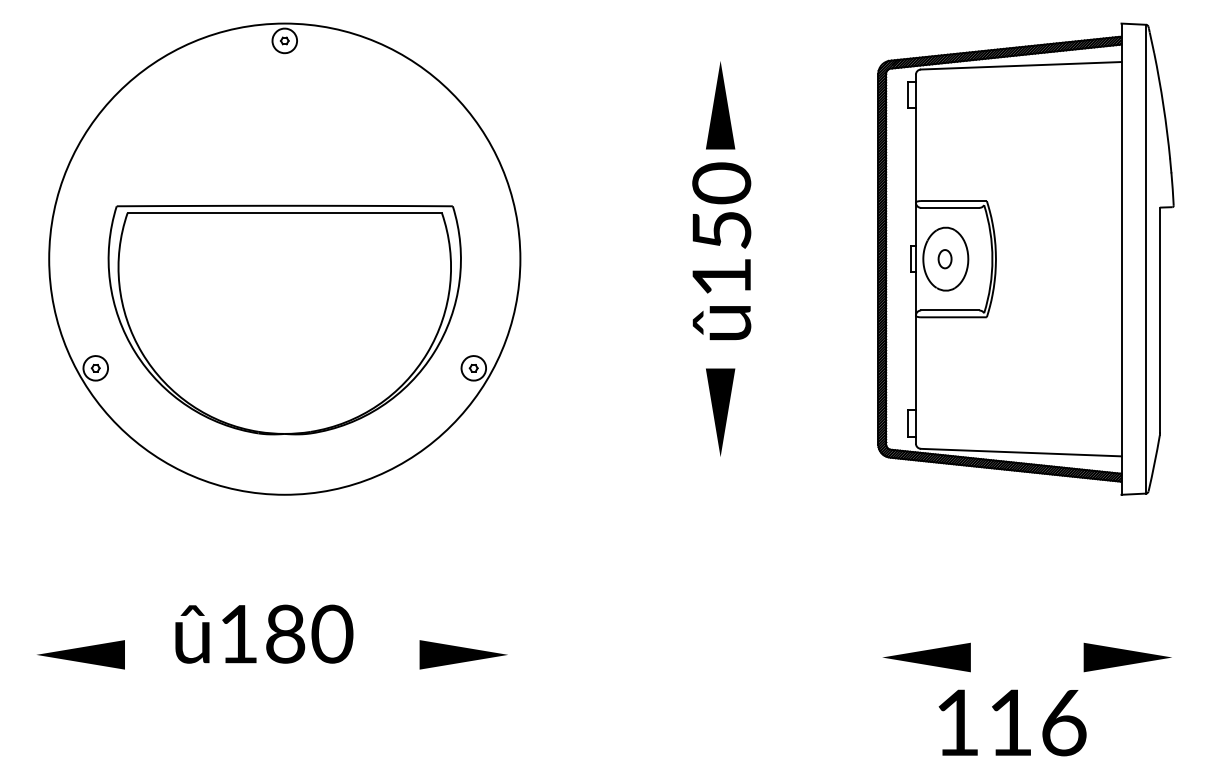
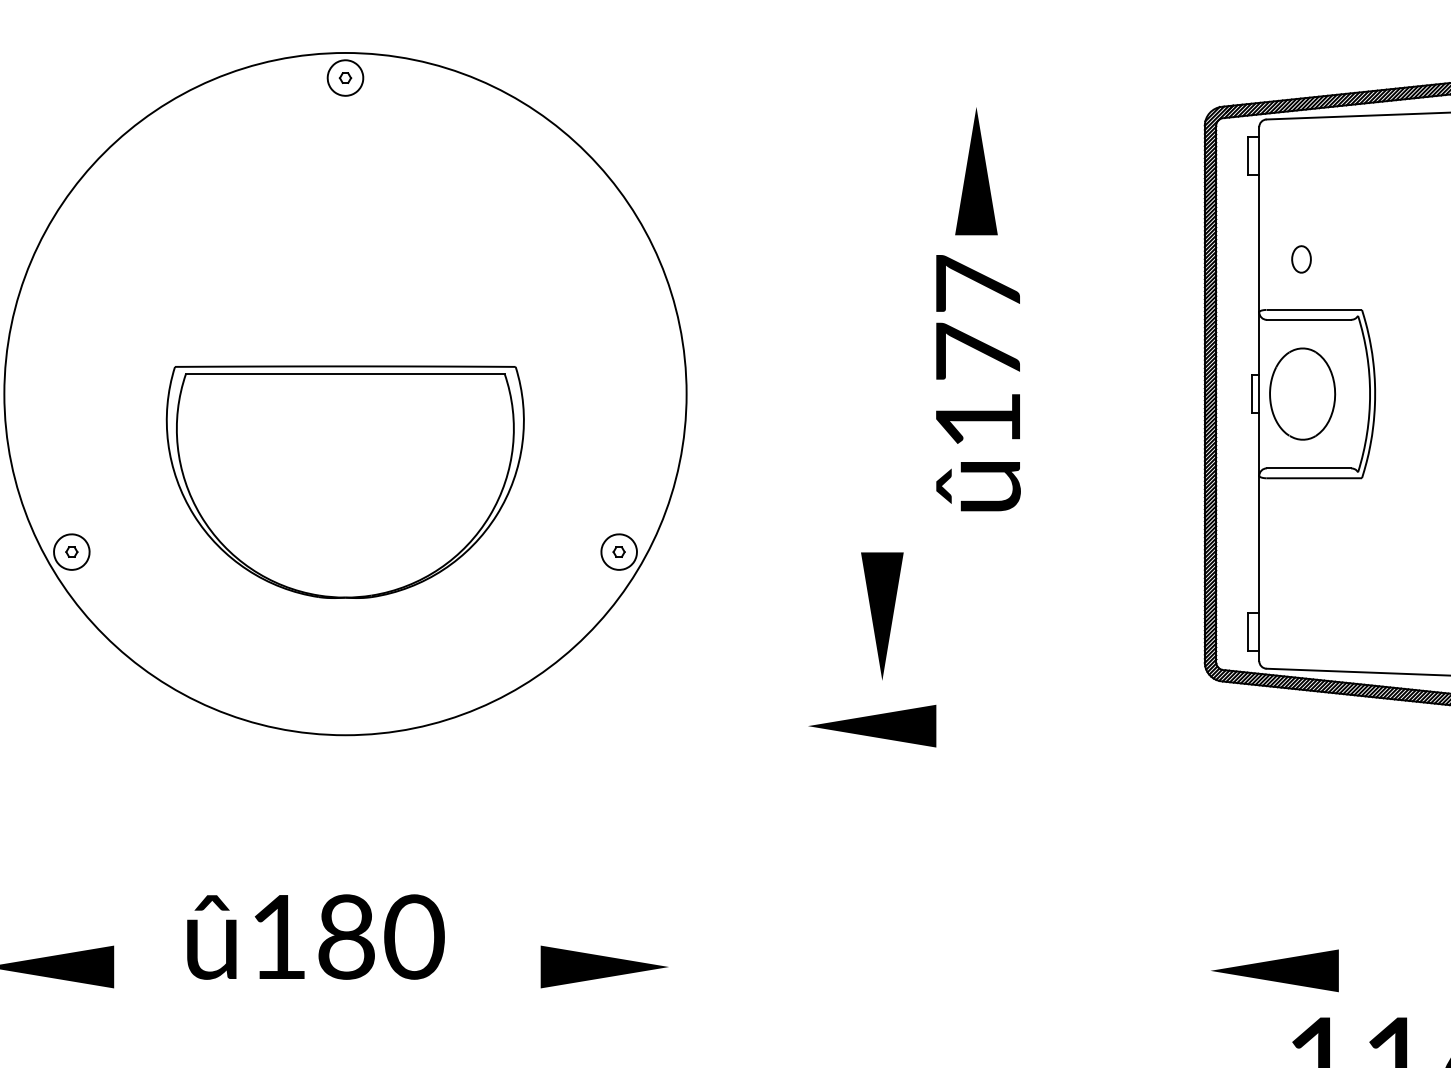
text: (721, 205) -> (977, 316), û150 -> û177
part: (944, 259) -> (1300, 259), moved
part: (284, 319) -> (345, 481), size x0.7
part: (720, 412) -> (882, 616), moved
part: (648, 488) -> (872, 726), added

